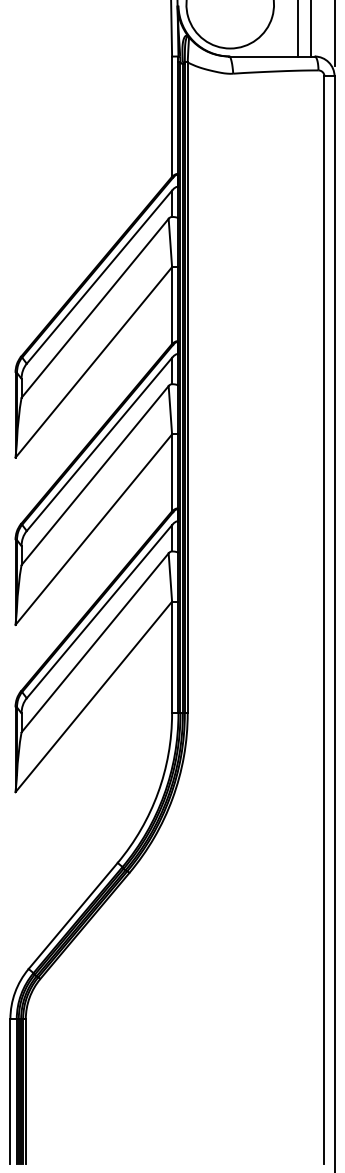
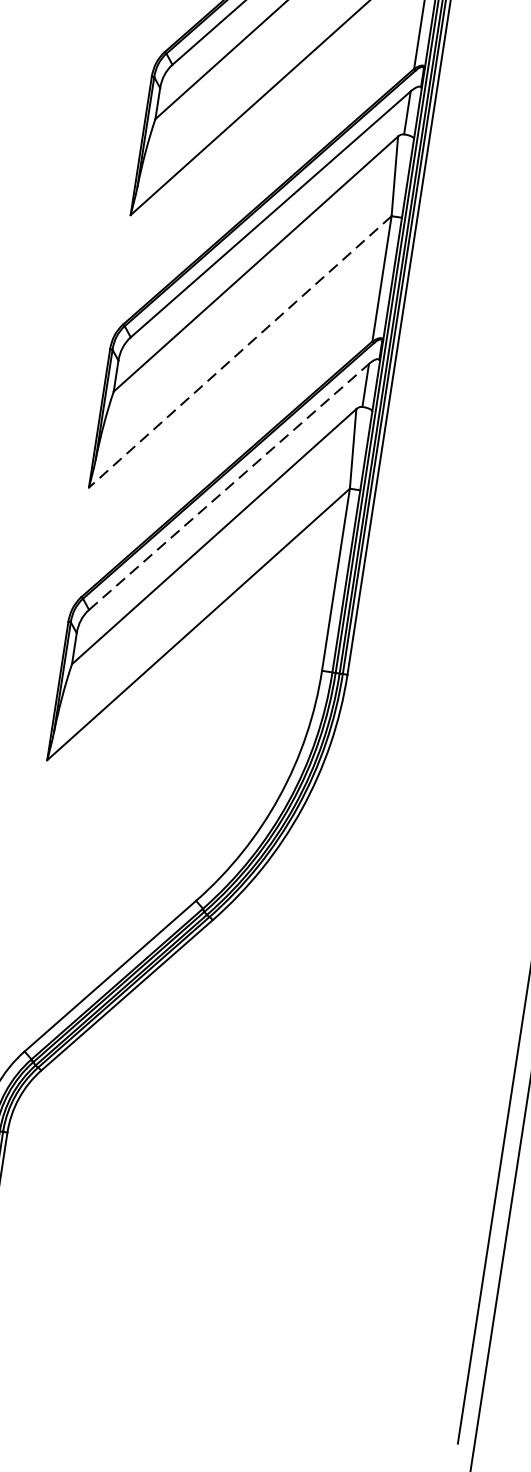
line: (93, 530) -> (239, 353), solid -> dashed
line: (99, 611) -> (229, 486), solid -> dashed

